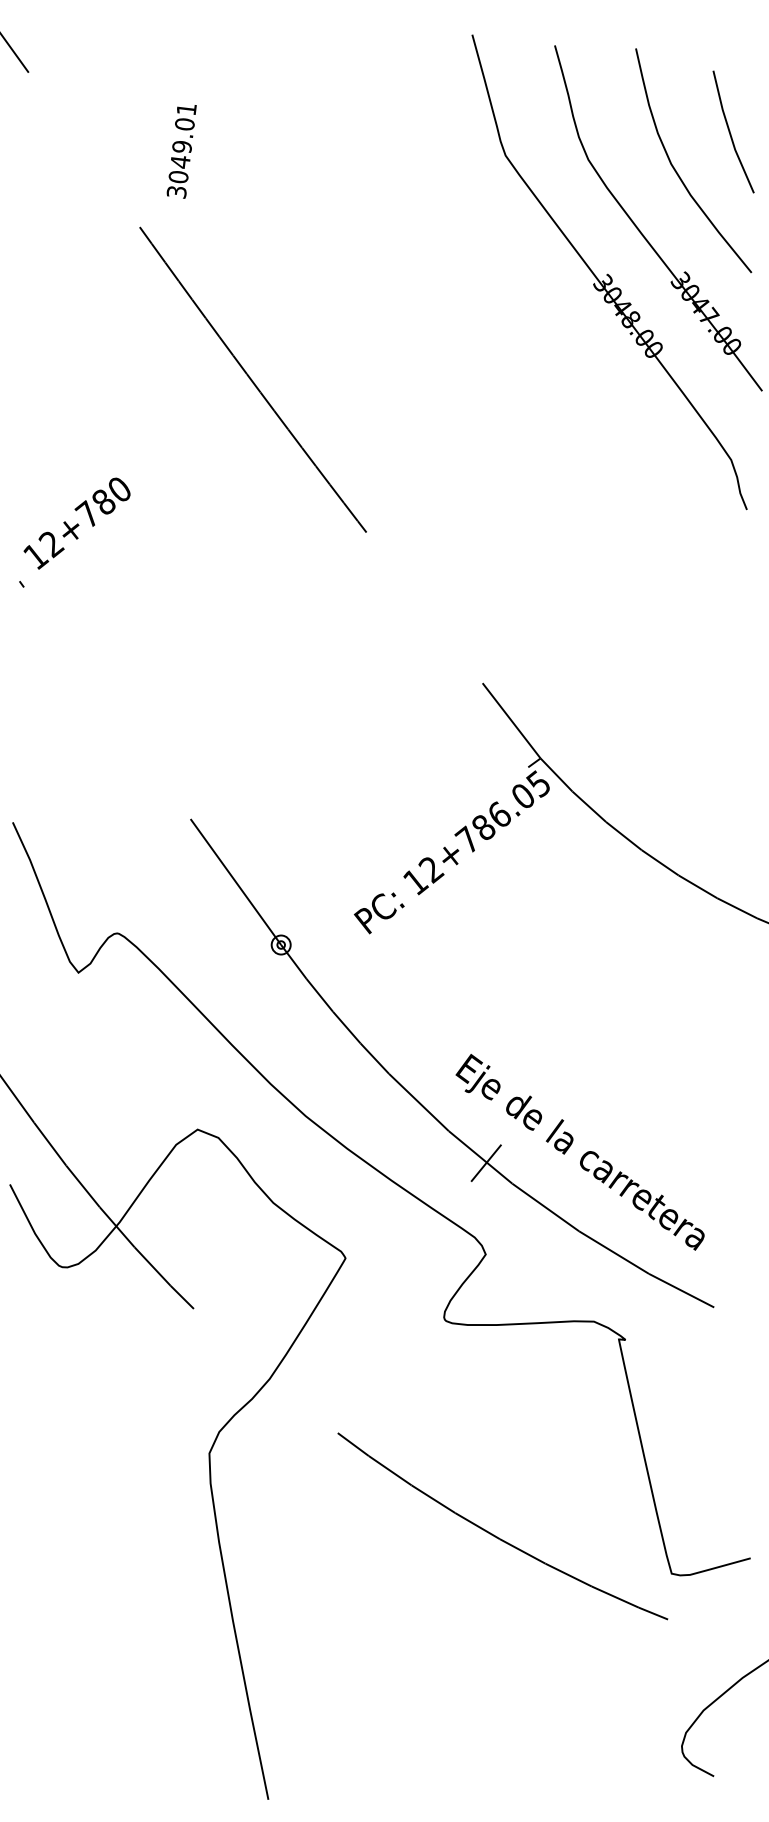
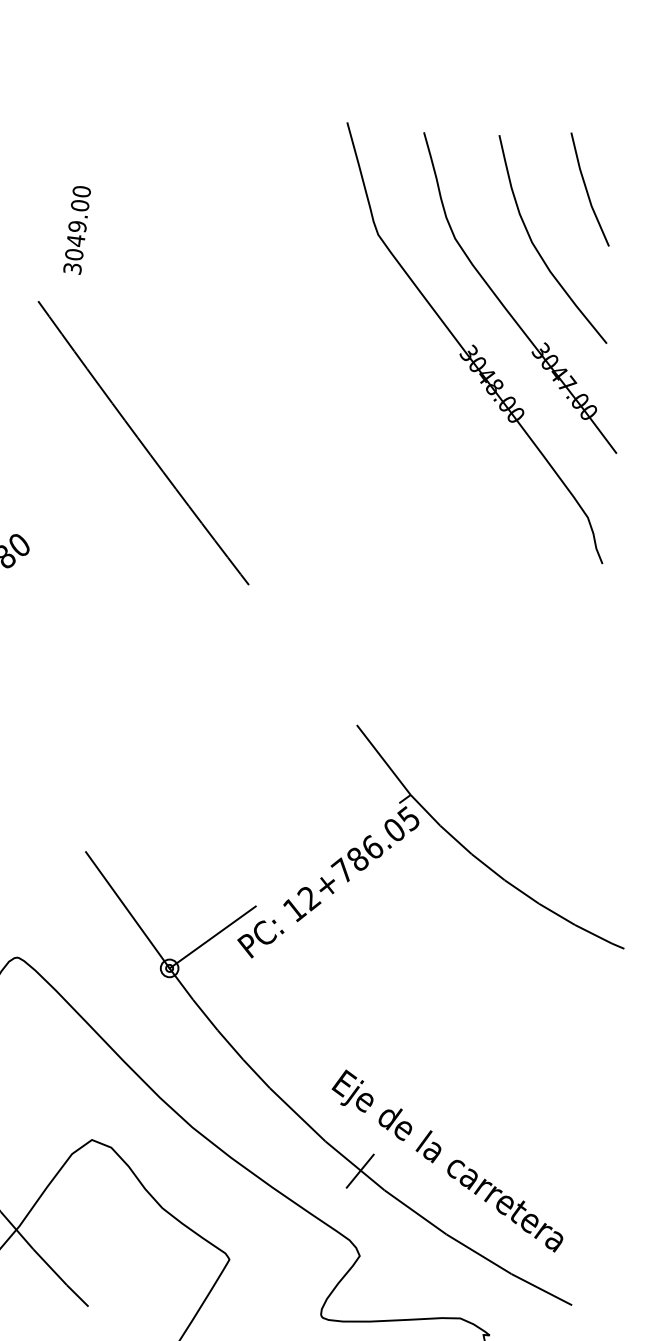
text: (186, 109) -> (81, 191), 3049.01 -> 3049.00
line: (731, 133) -> (588, 190), moved
line: (327, 911) -> (212, 937), added

